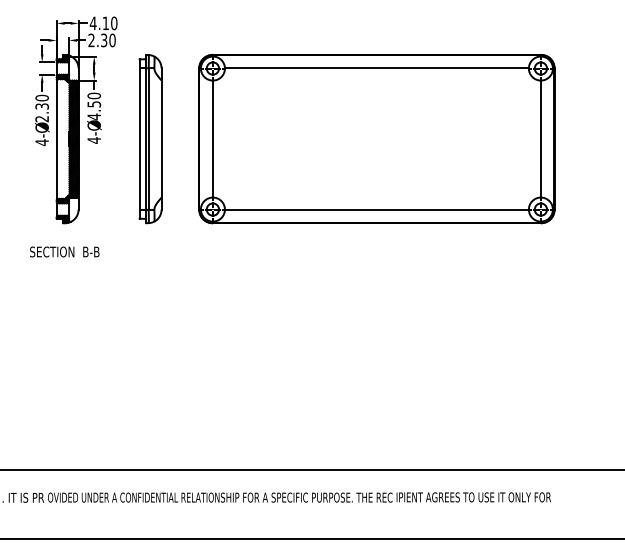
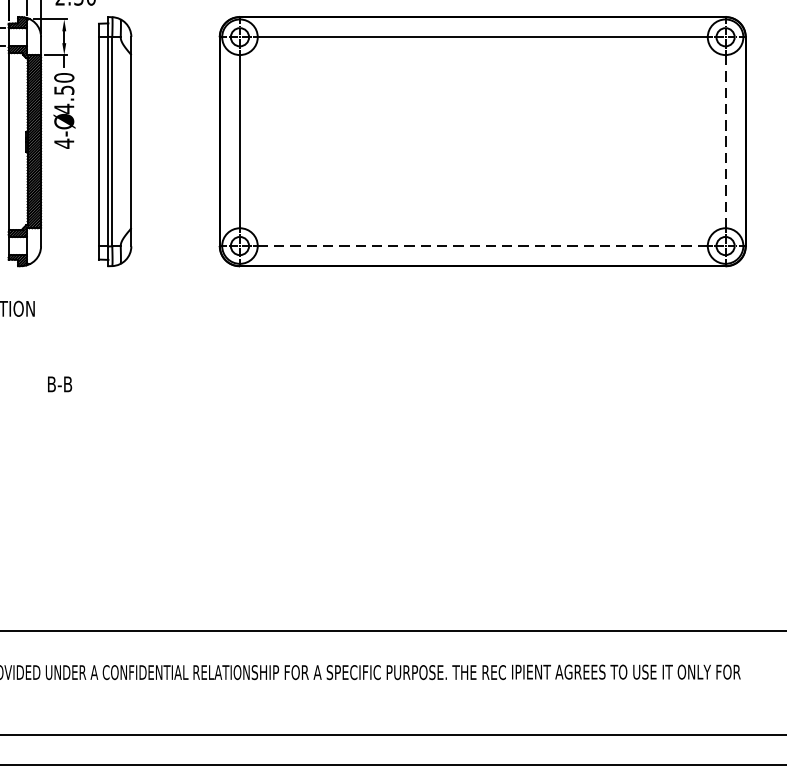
line: (541, 138) -> (726, 140), solid -> dashed
part: (150, 139) -> (114, 142), moved
line: (376, 209) -> (482, 245), solid -> dashed
text: (91, 251) -> (60, 383), moved

